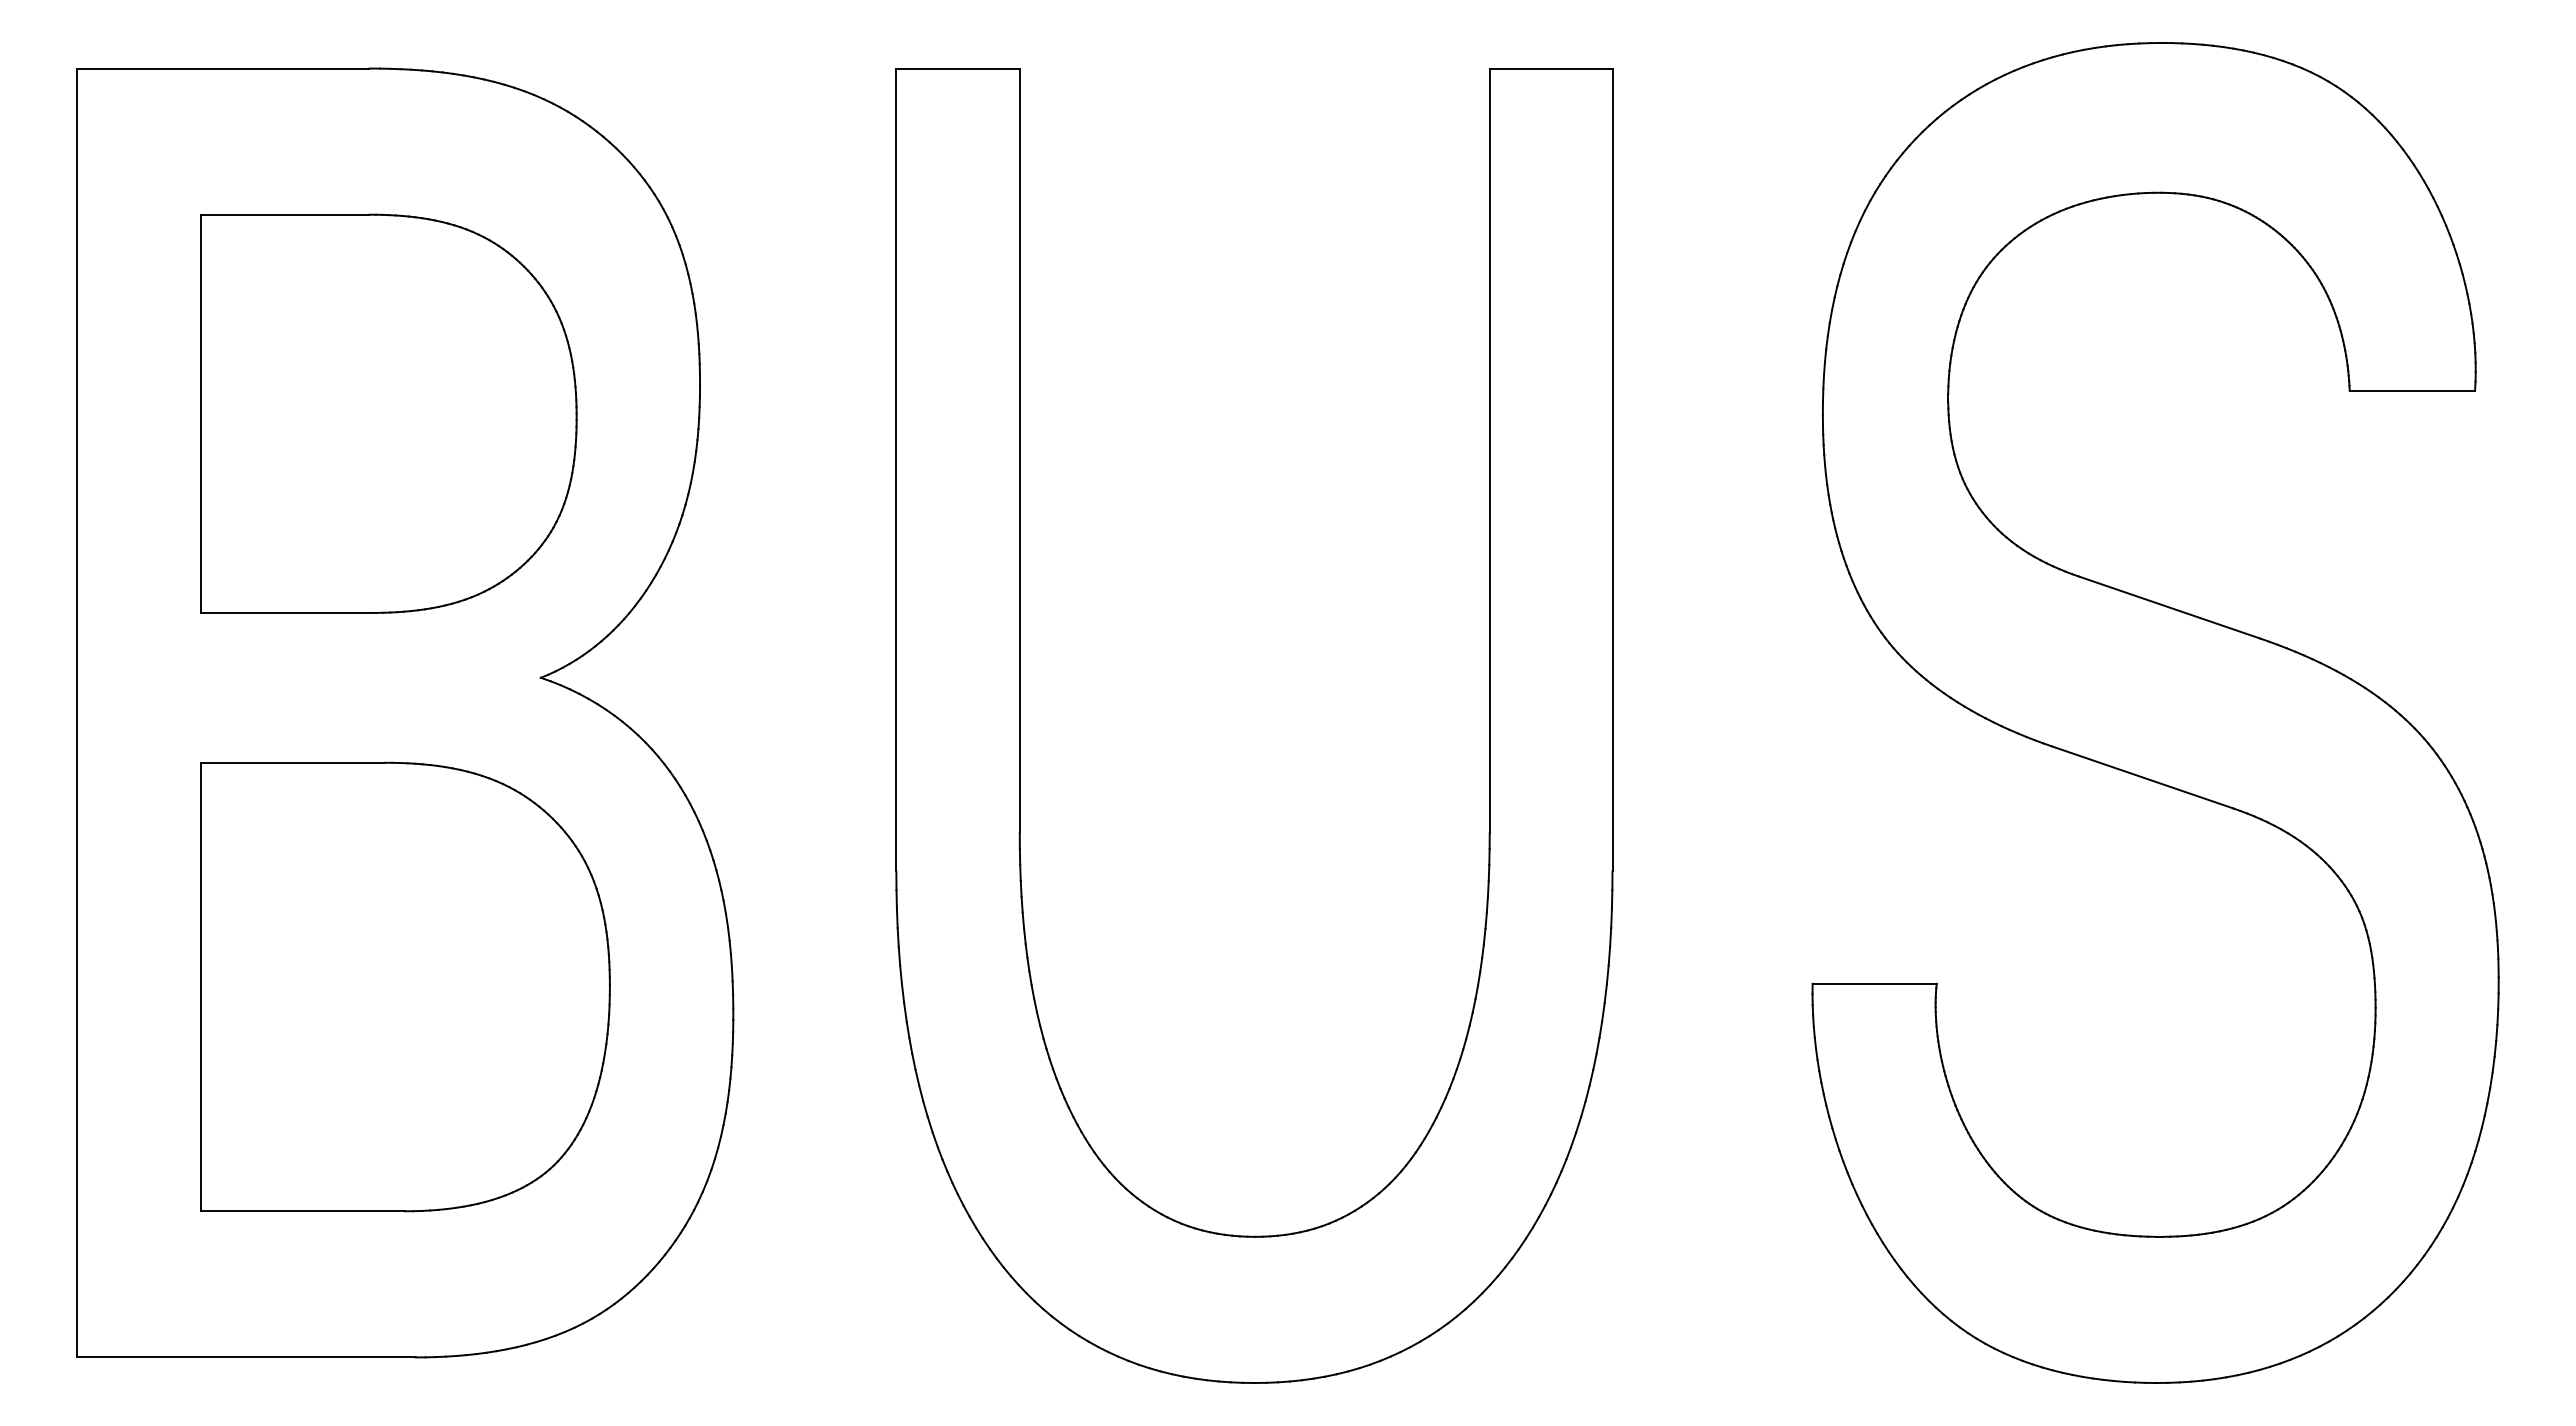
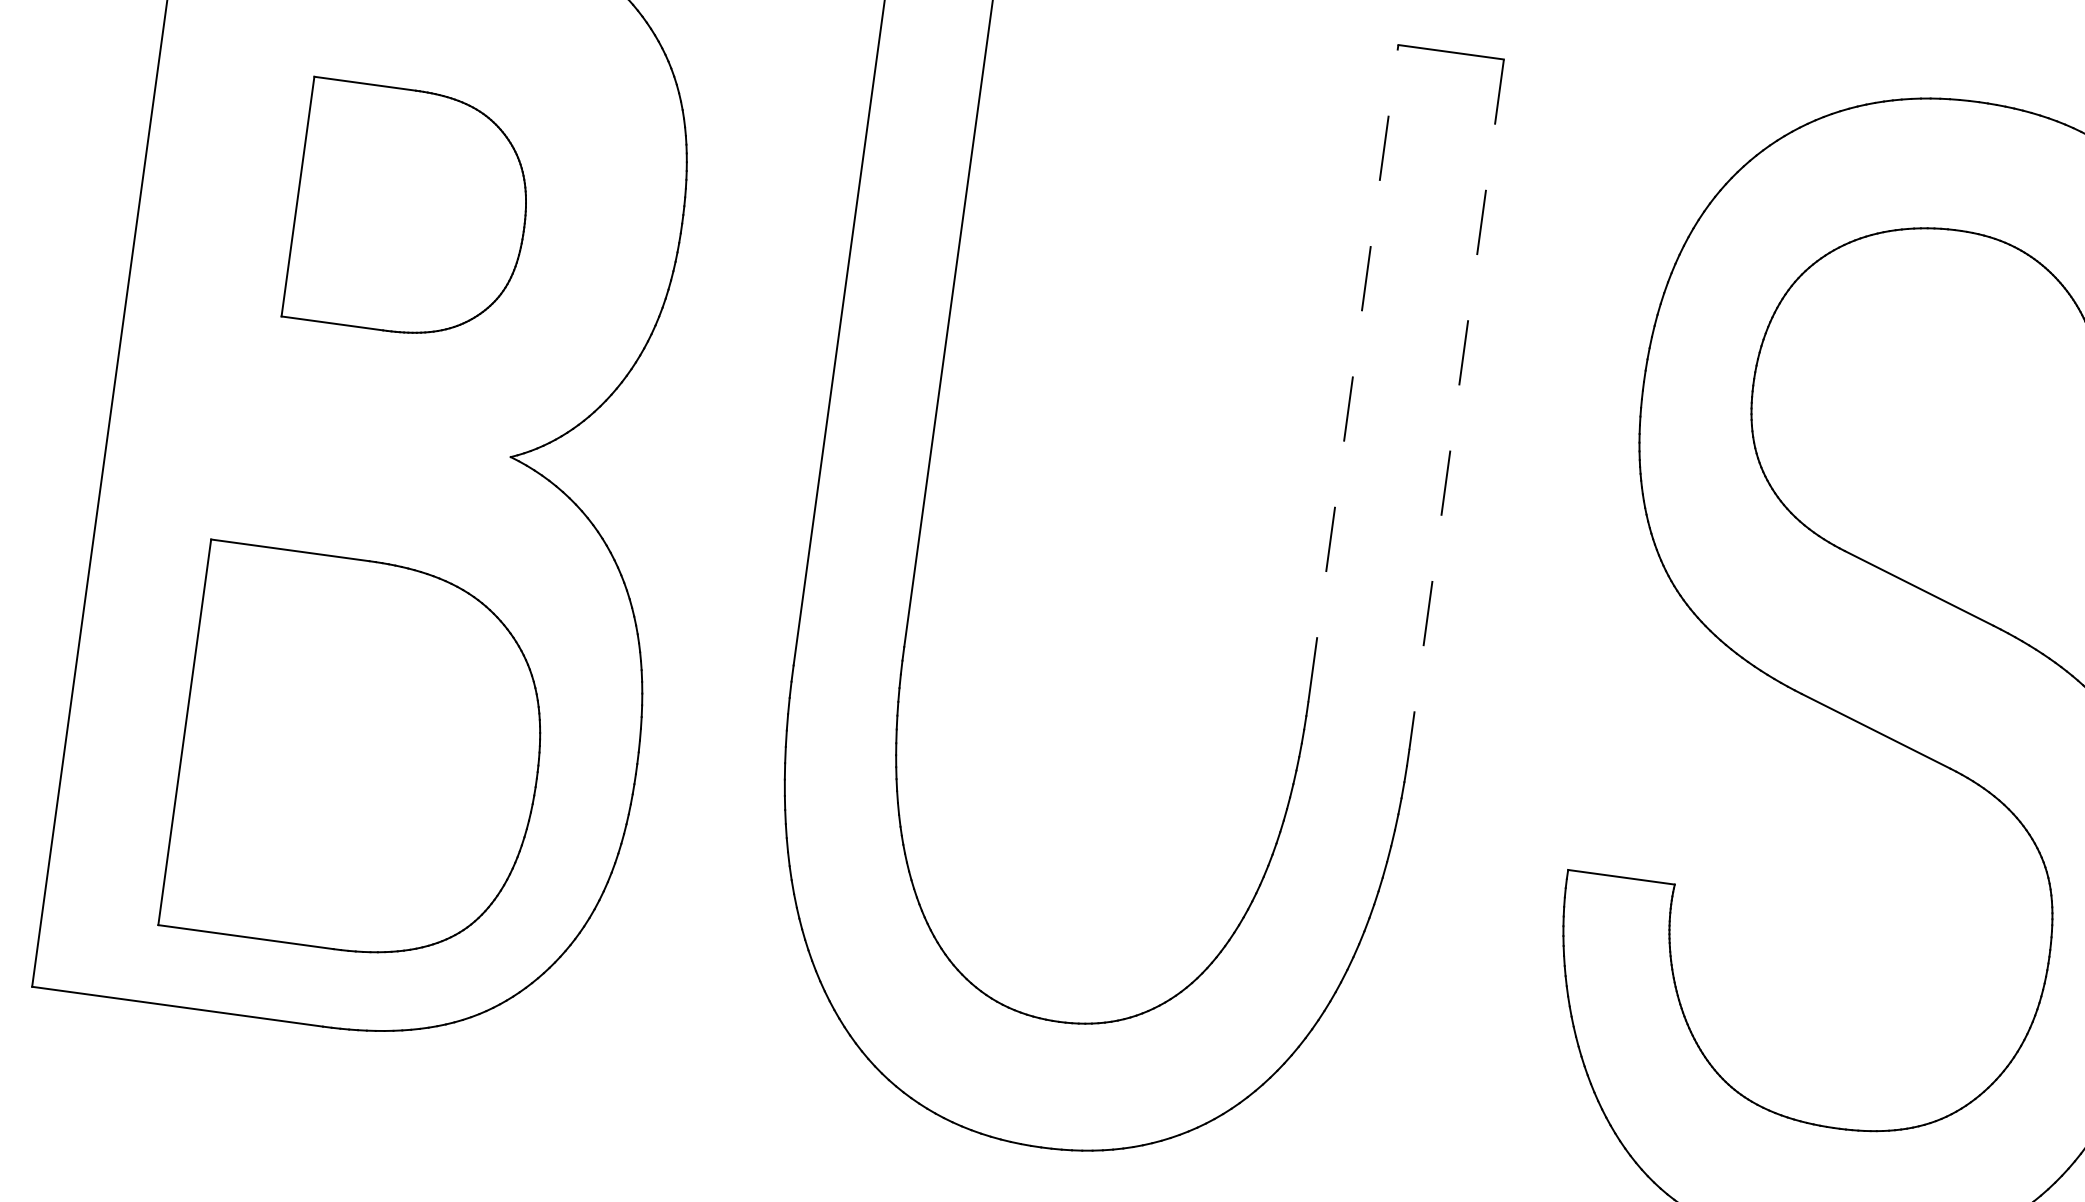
part: (388, 413) -> (410, 211), size x0.7
line: (1489, 450) -> (1353, 373), solid -> dashed
line: (1612, 470) -> (1456, 405), solid -> dashed
part: (405, 986) -> (360, 755), moved

